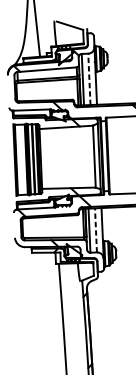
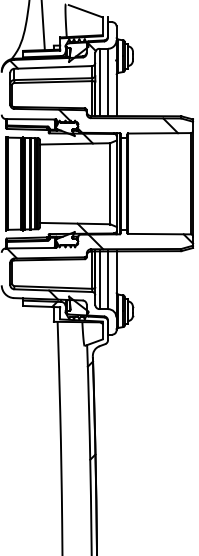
line: (89, 79) -> (108, 82), dashed -> solid
line: (96, 230) -> (108, 280), dashed -> solid

